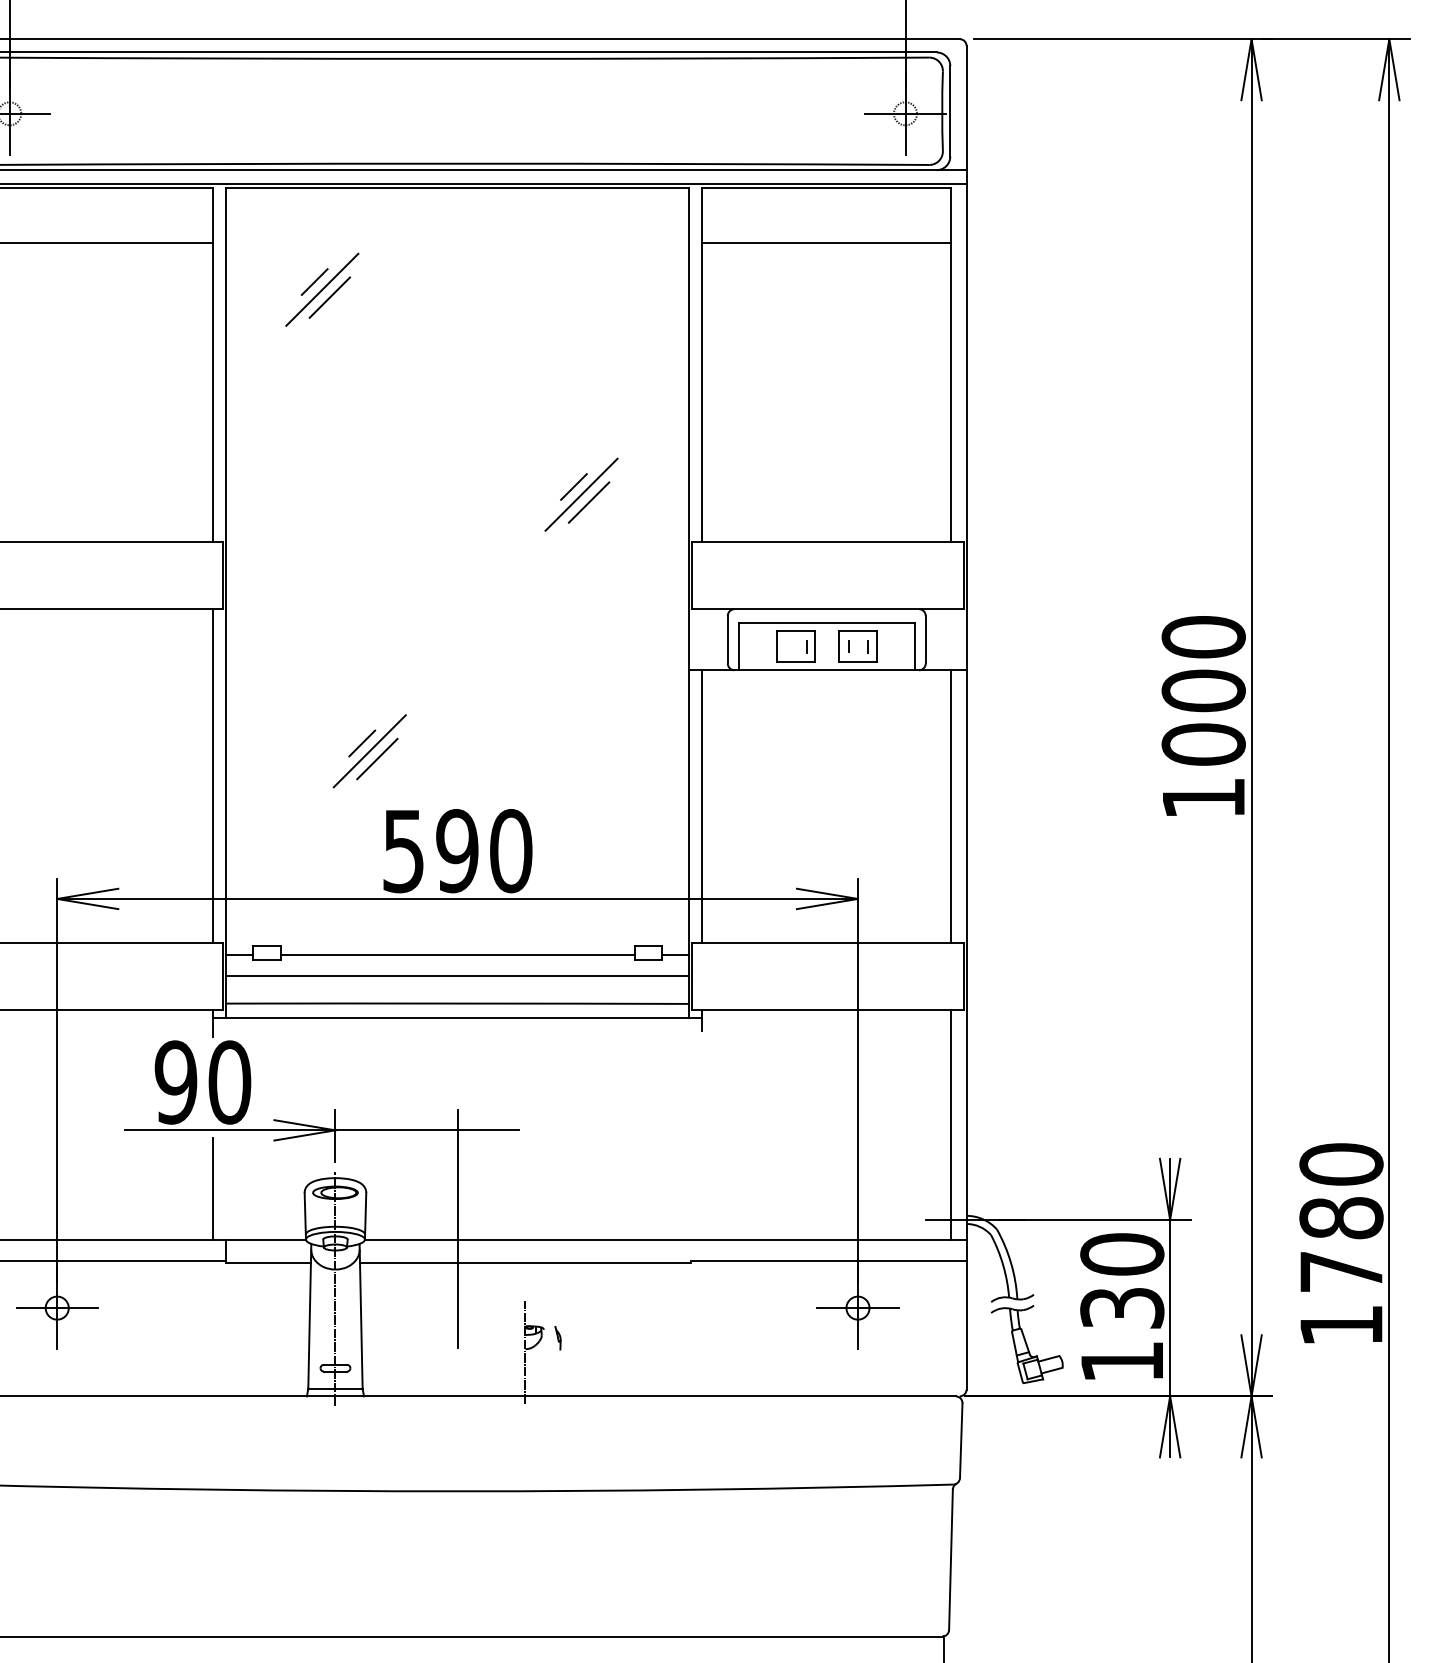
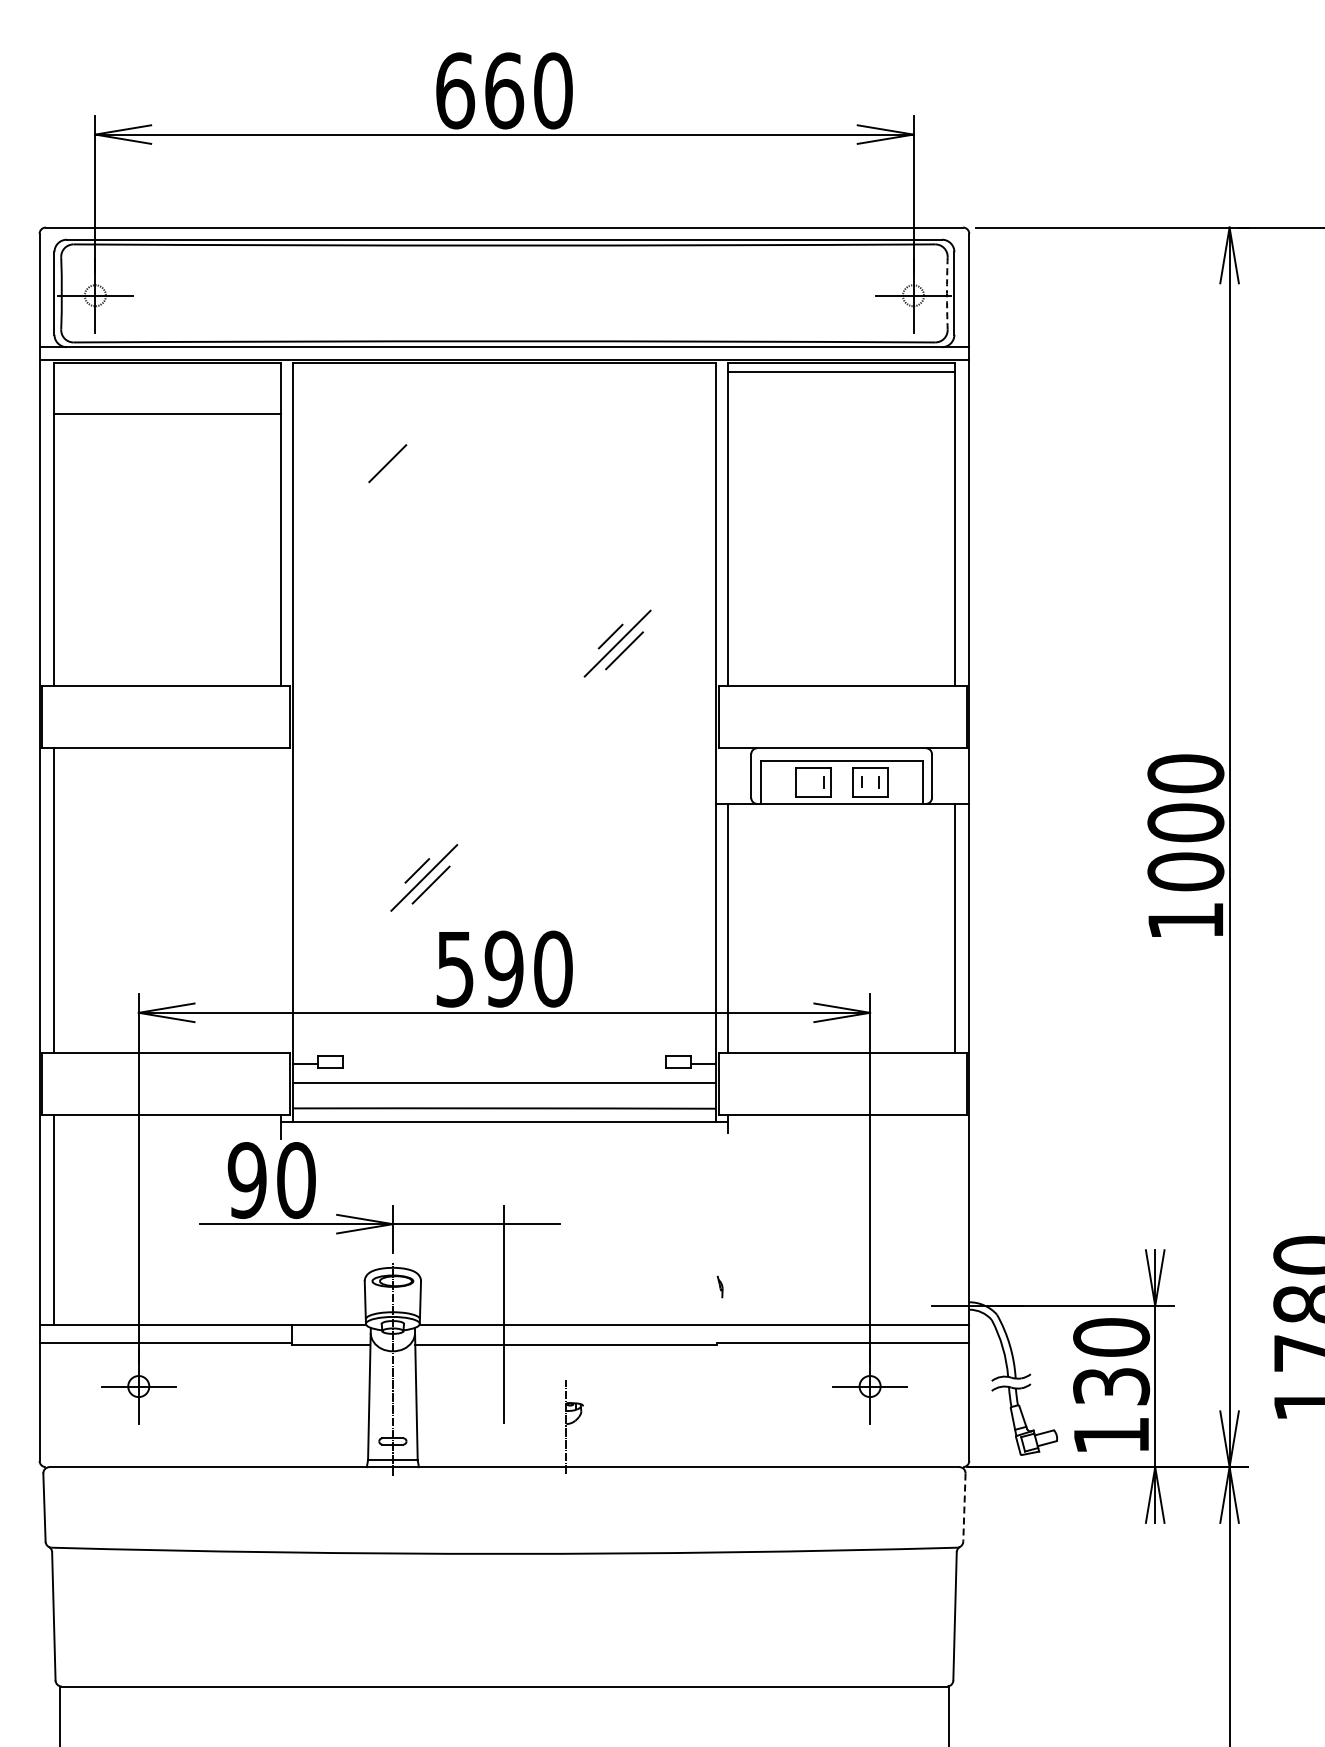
arc: (942, 111) -> (947, 293), solid -> dashed
line: (826, 242) -> (841, 371), moved
line: (314, 282) -> (373, 449), removed
line: (321, 289) -> (380, 456), removed
line: (213, 775) -> (281, 900), removed
line: (457, 955) -> (504, 1064), removed
line: (951, 1125) -> (955, 1219), removed
line: (213, 1188) -> (281, 1277), removed
part: (557, 1337) -> (719, 1286), moved
line: (961, 1441) -> (964, 1508), solid -> dashed

